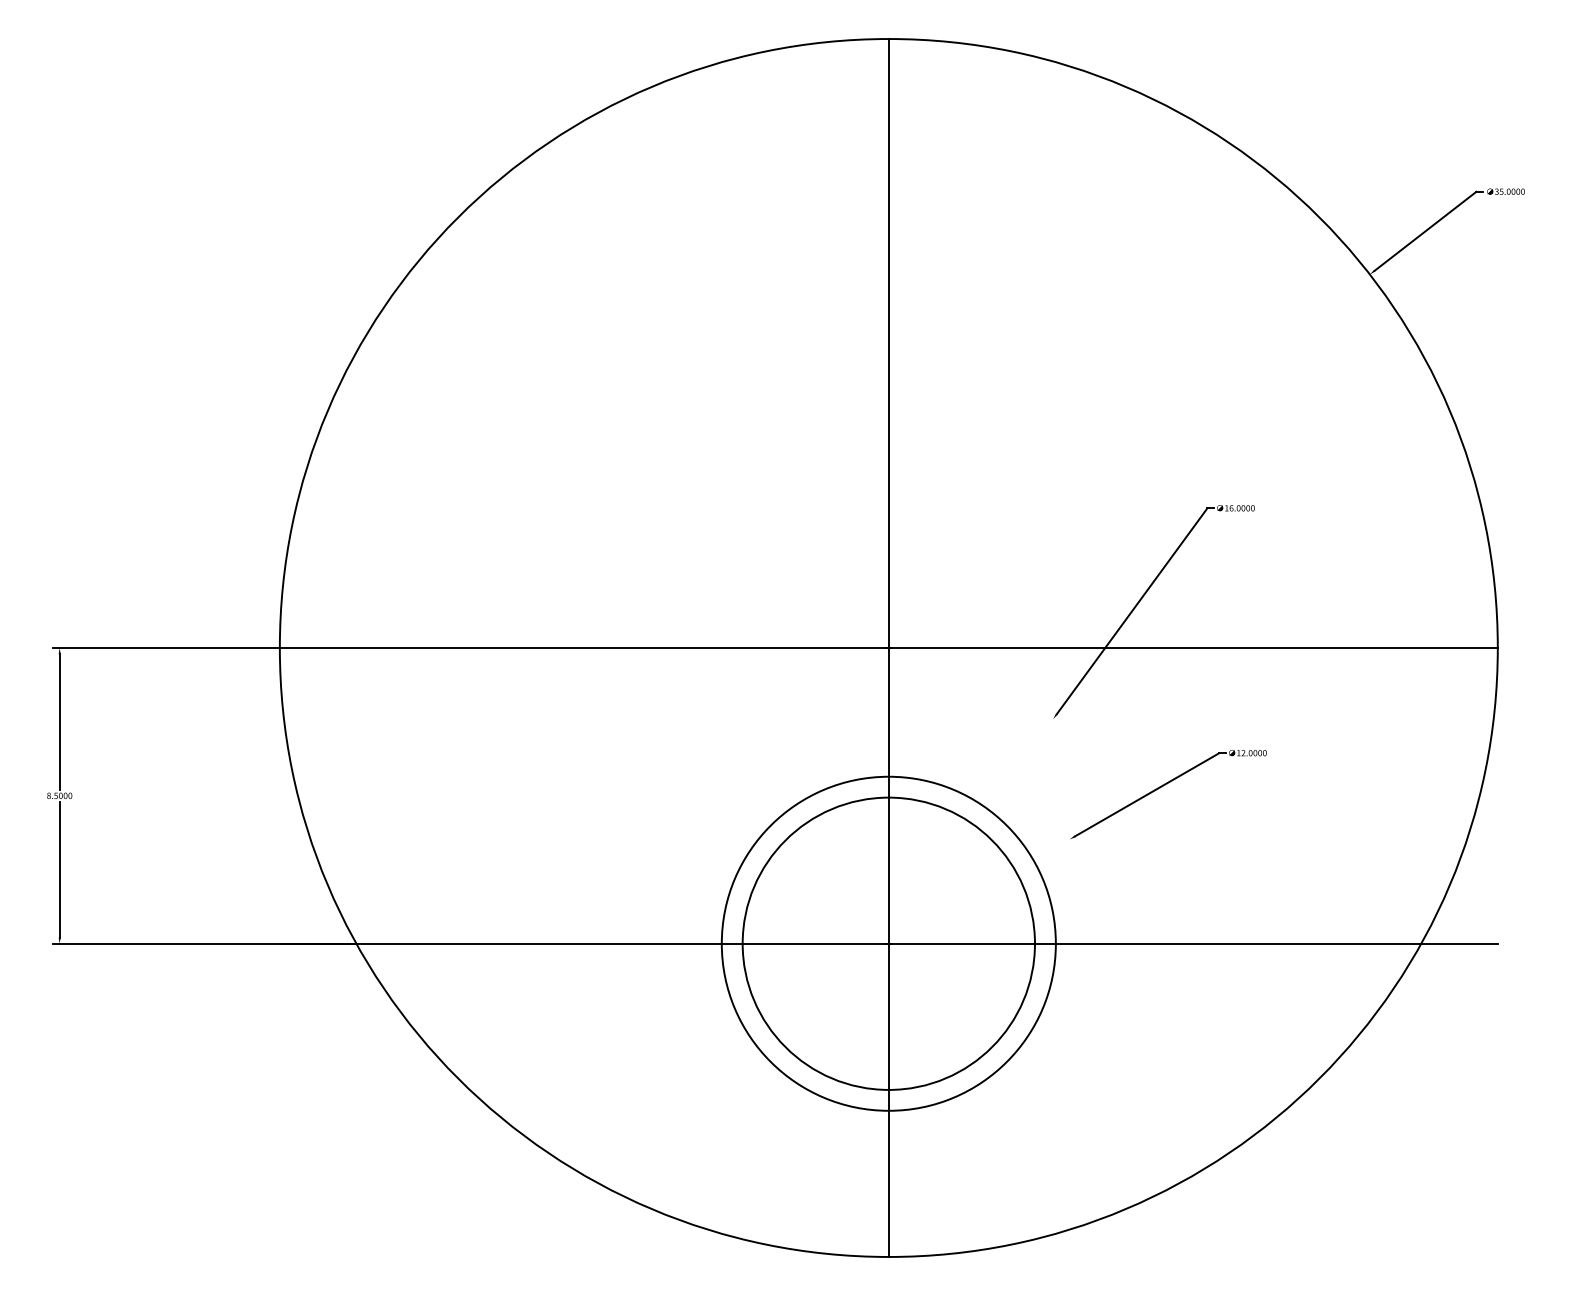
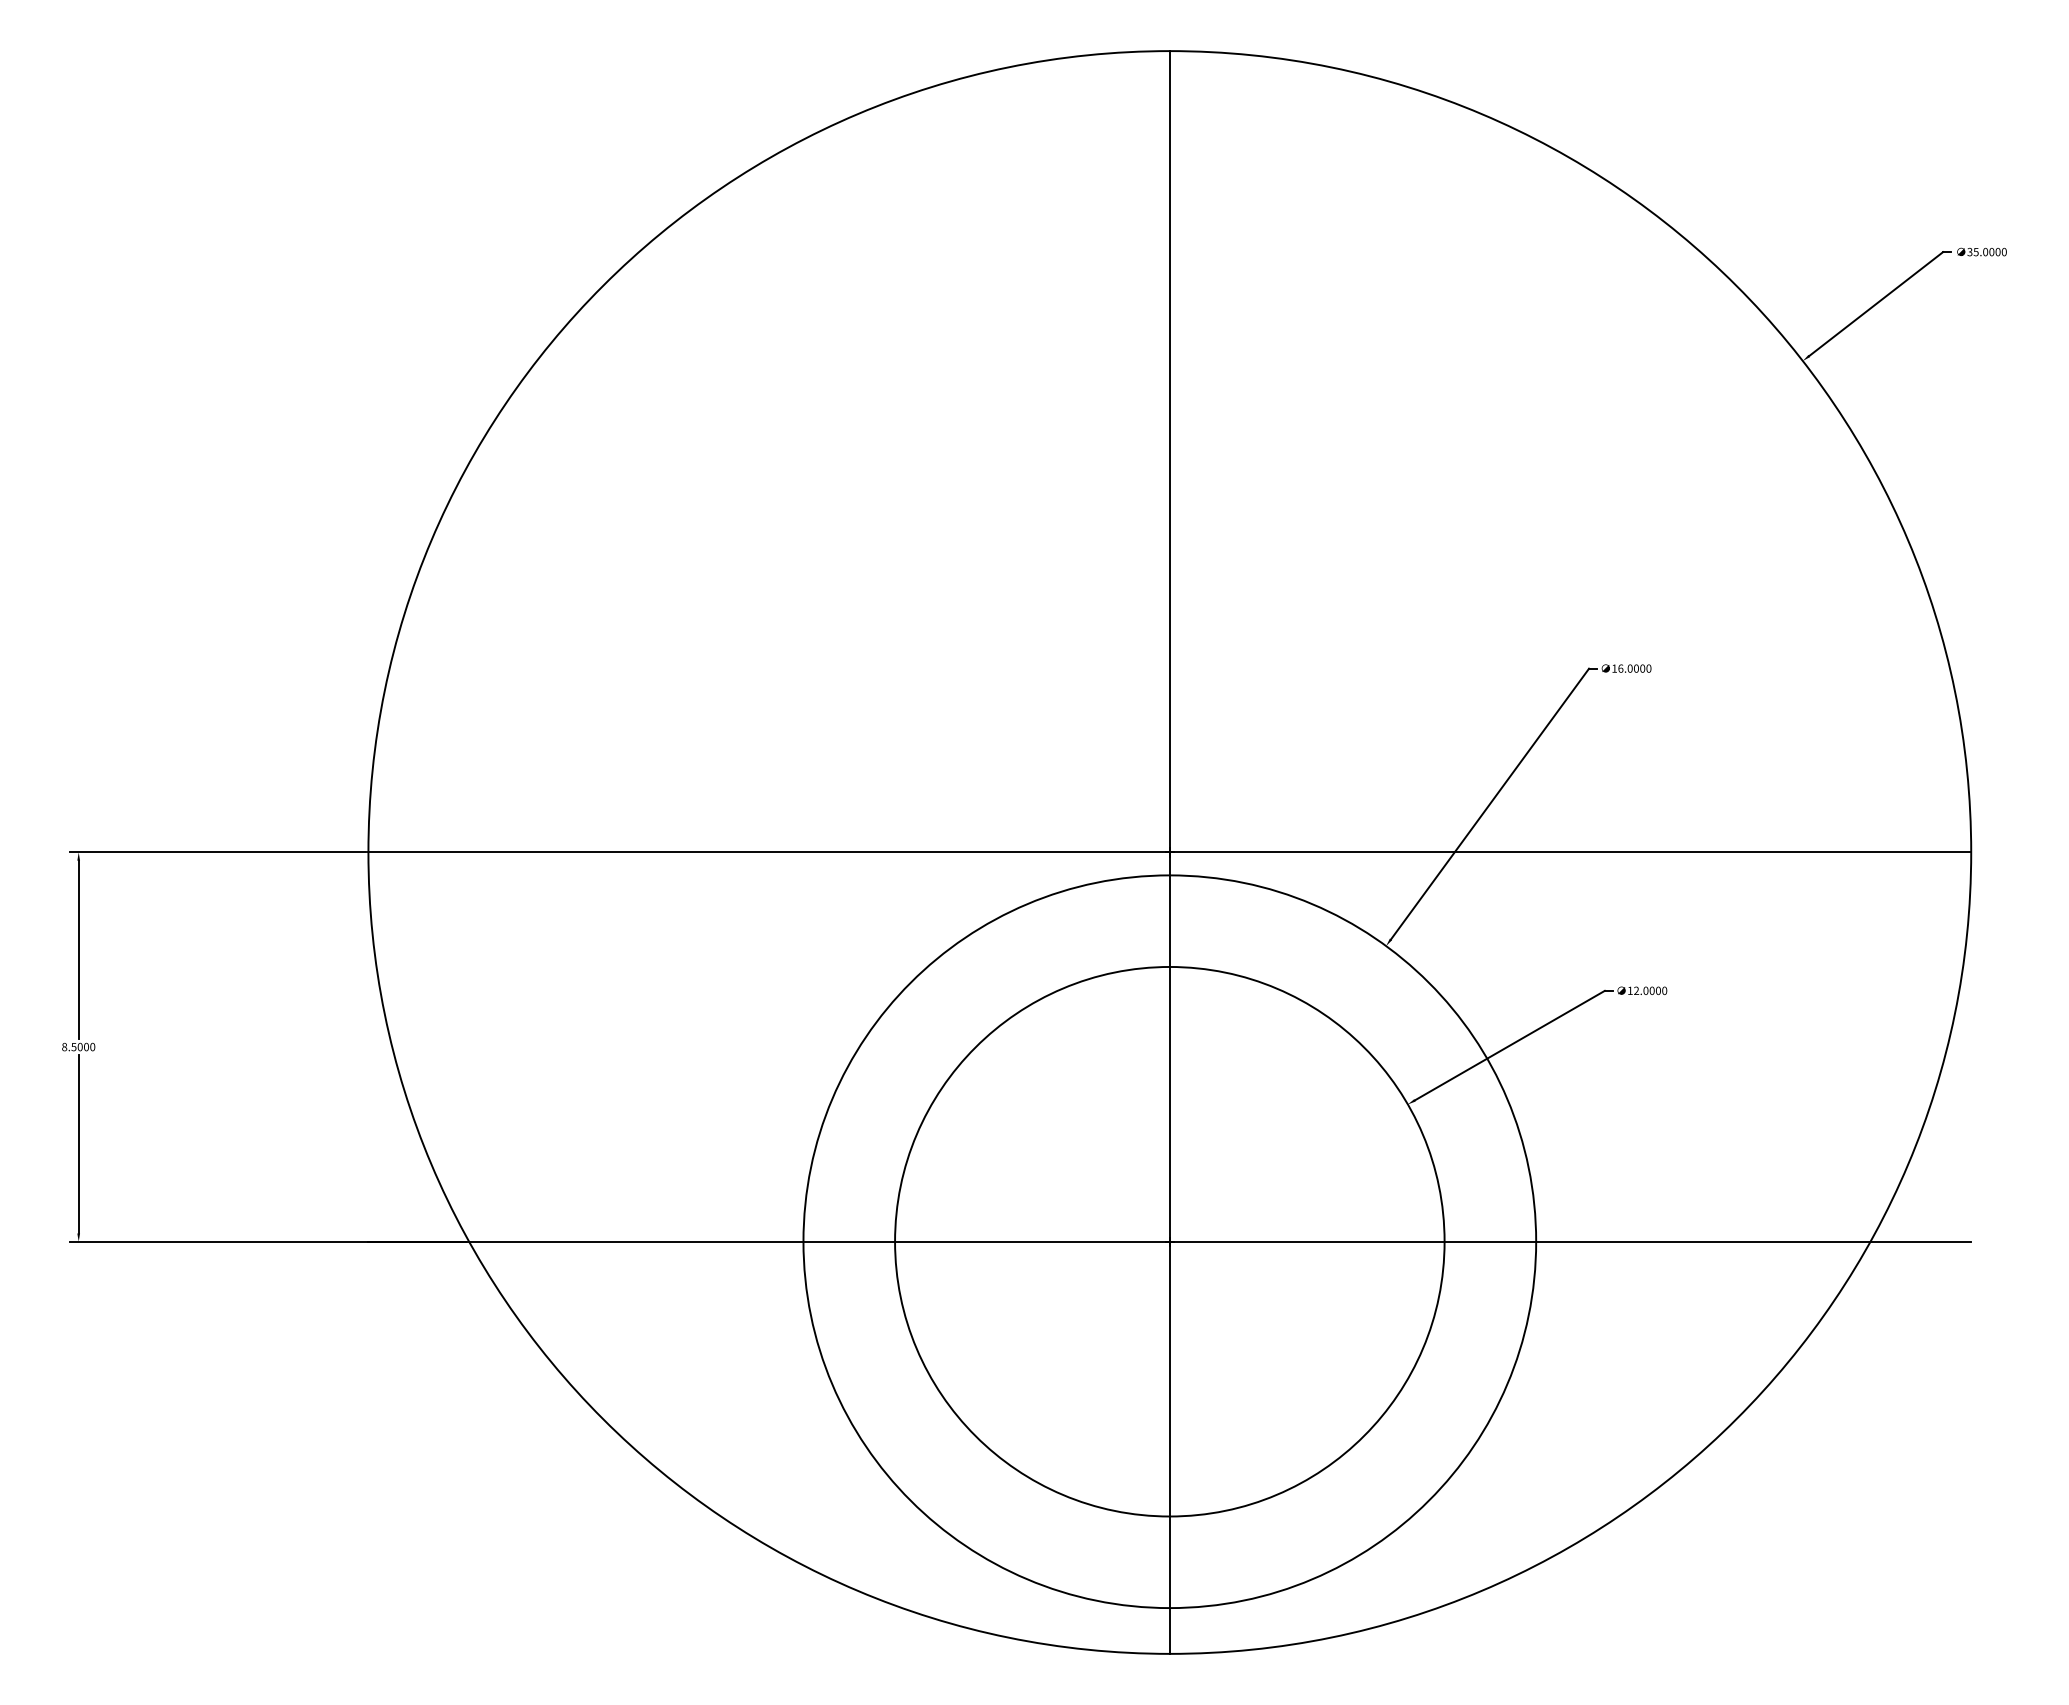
circle: (888, 943) -> (1169, 1241), size x1.43
circle: (888, 943) -> (1169, 1241), size x1.67

